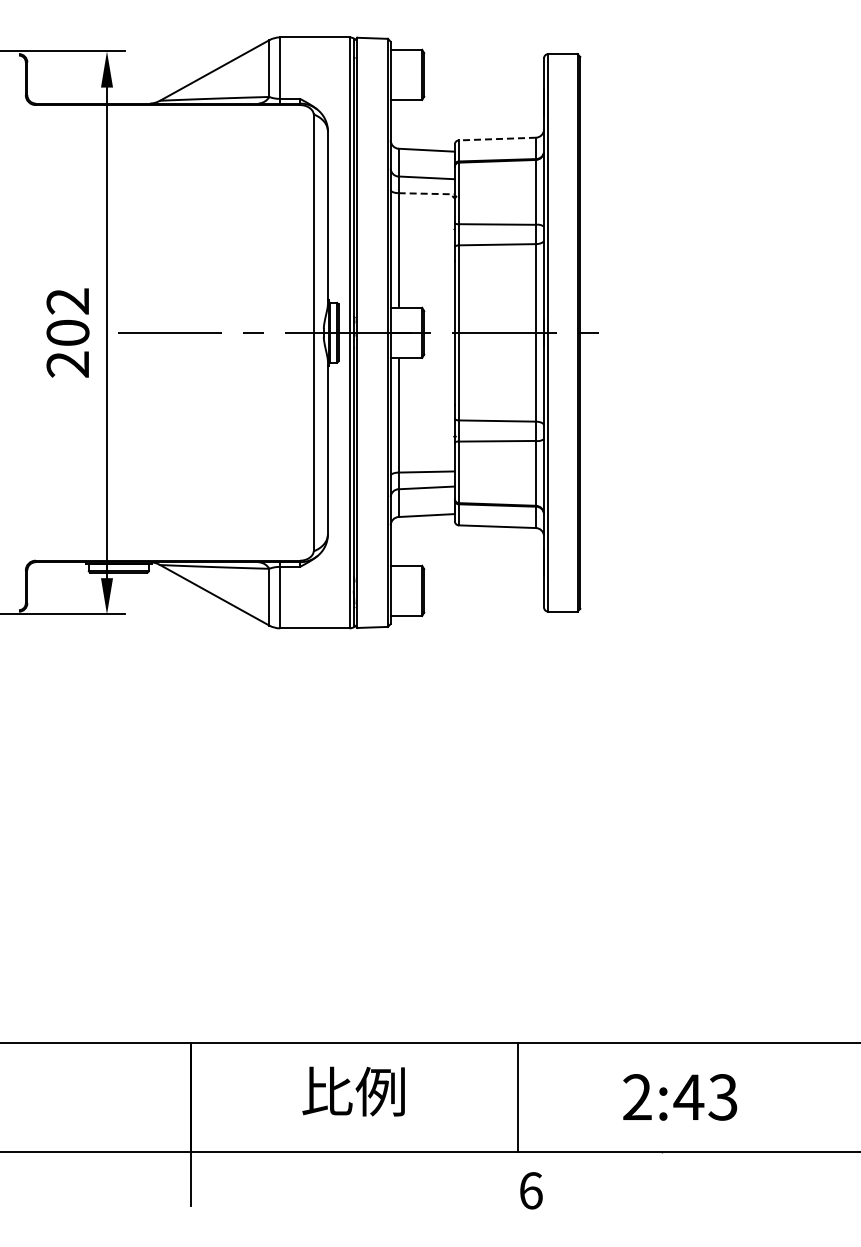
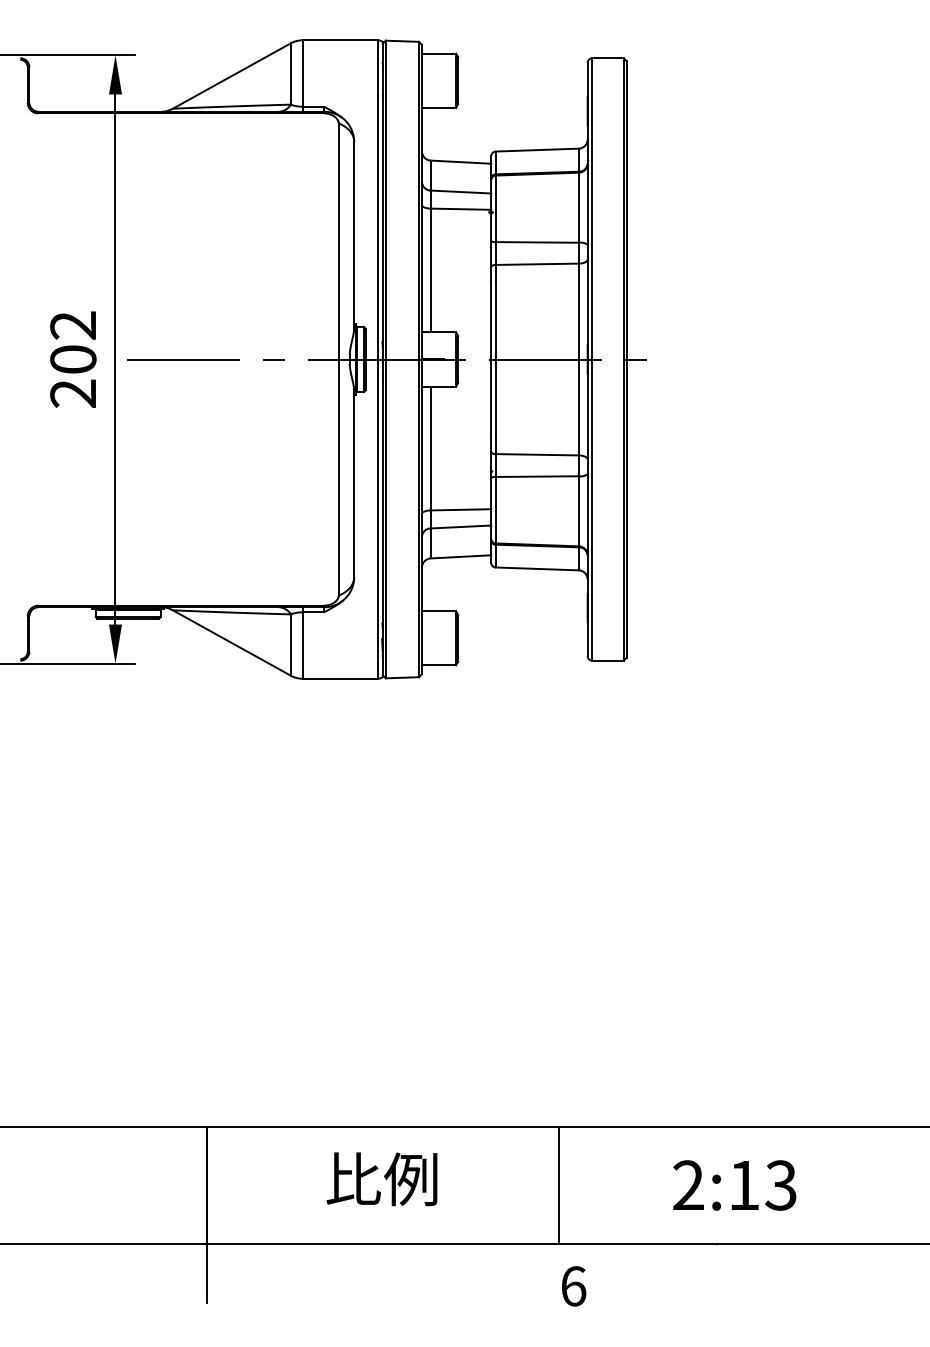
line: (497, 139) -> (537, 150), dashed -> solid
line: (427, 193) -> (461, 208), dashed -> solid
text: (688, 1096) -> (743, 1184), 2:43 -> 2:13

